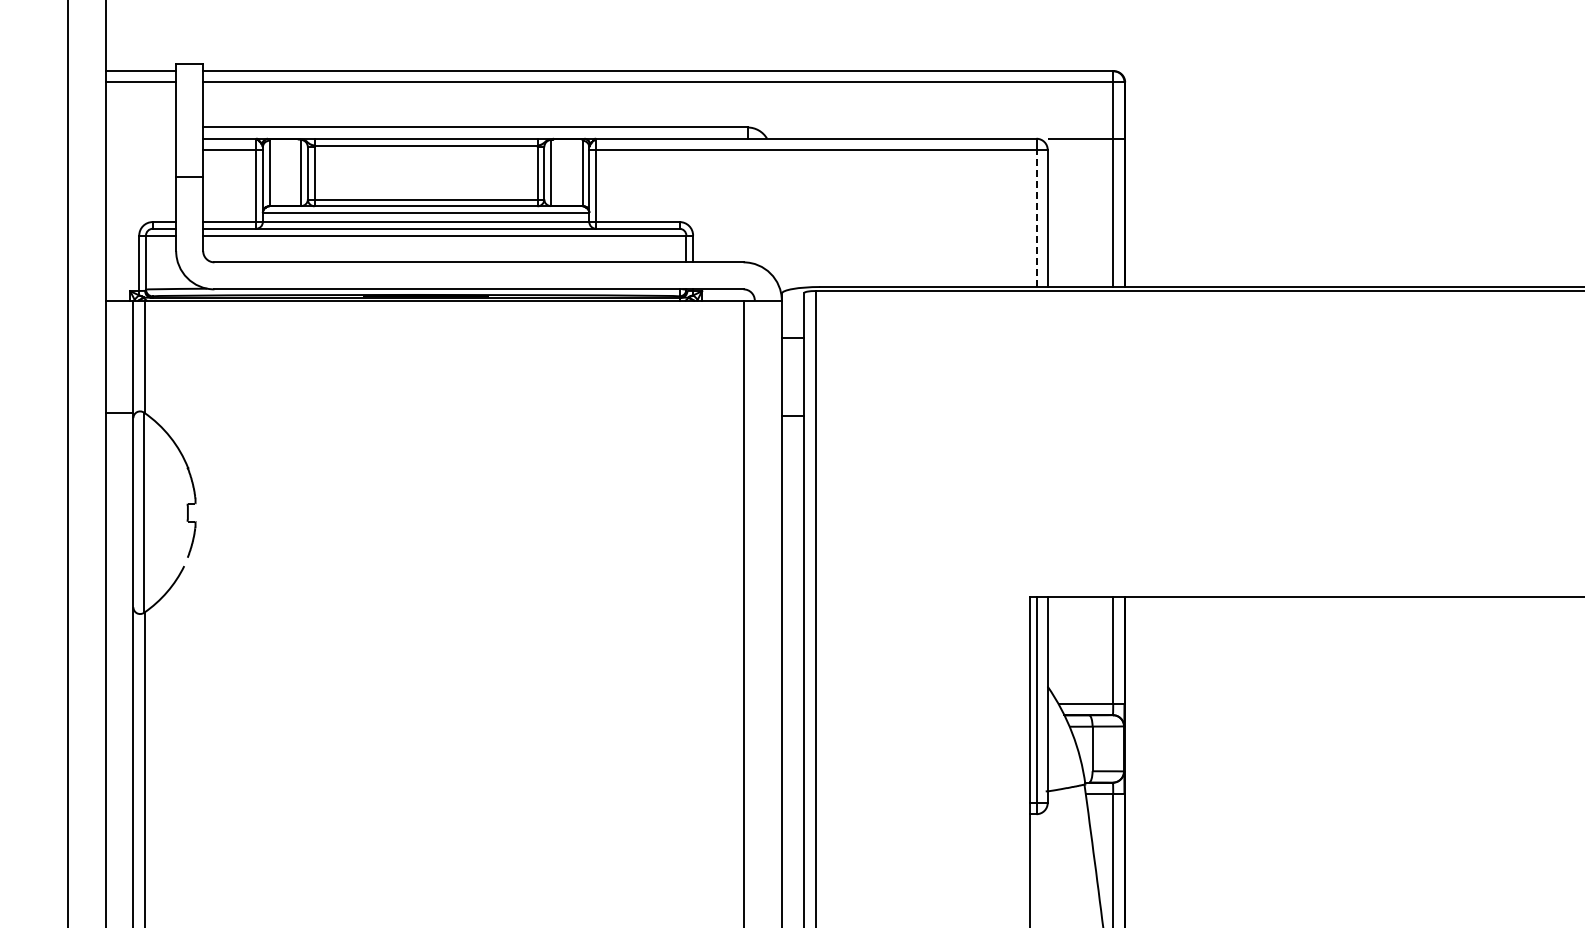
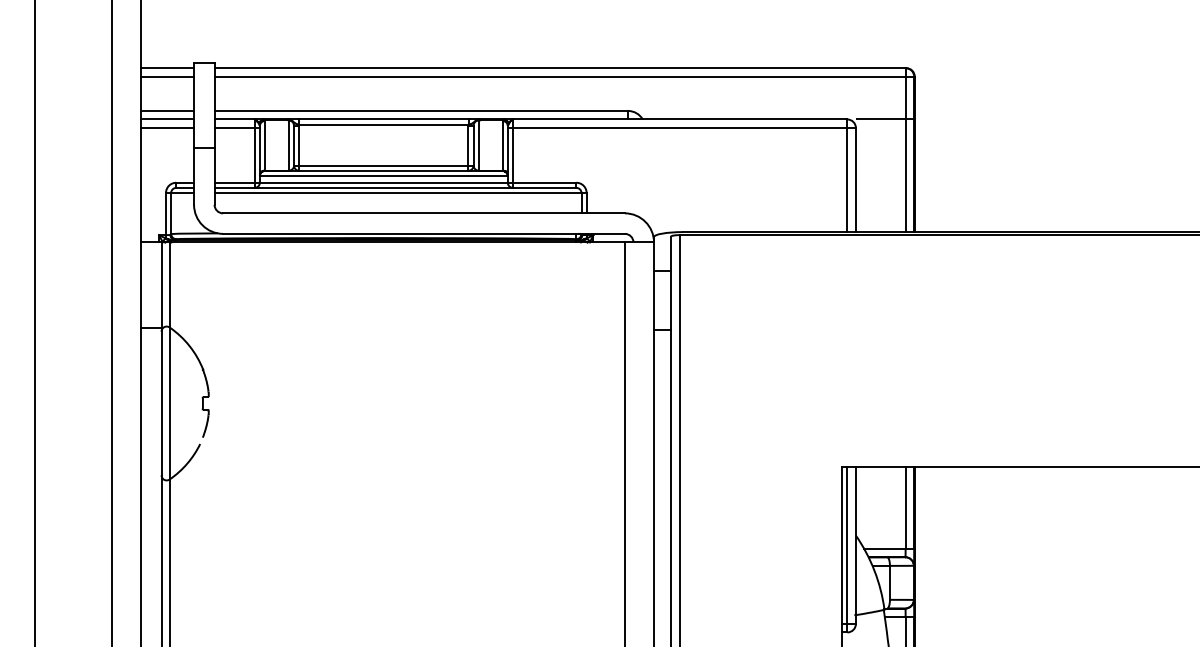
line: (141, 127) -> (167, 110), added
line: (141, 138) -> (167, 119), added
line: (141, 150) -> (167, 128), added
line: (1036, 218) -> (847, 180), dashed -> solid

